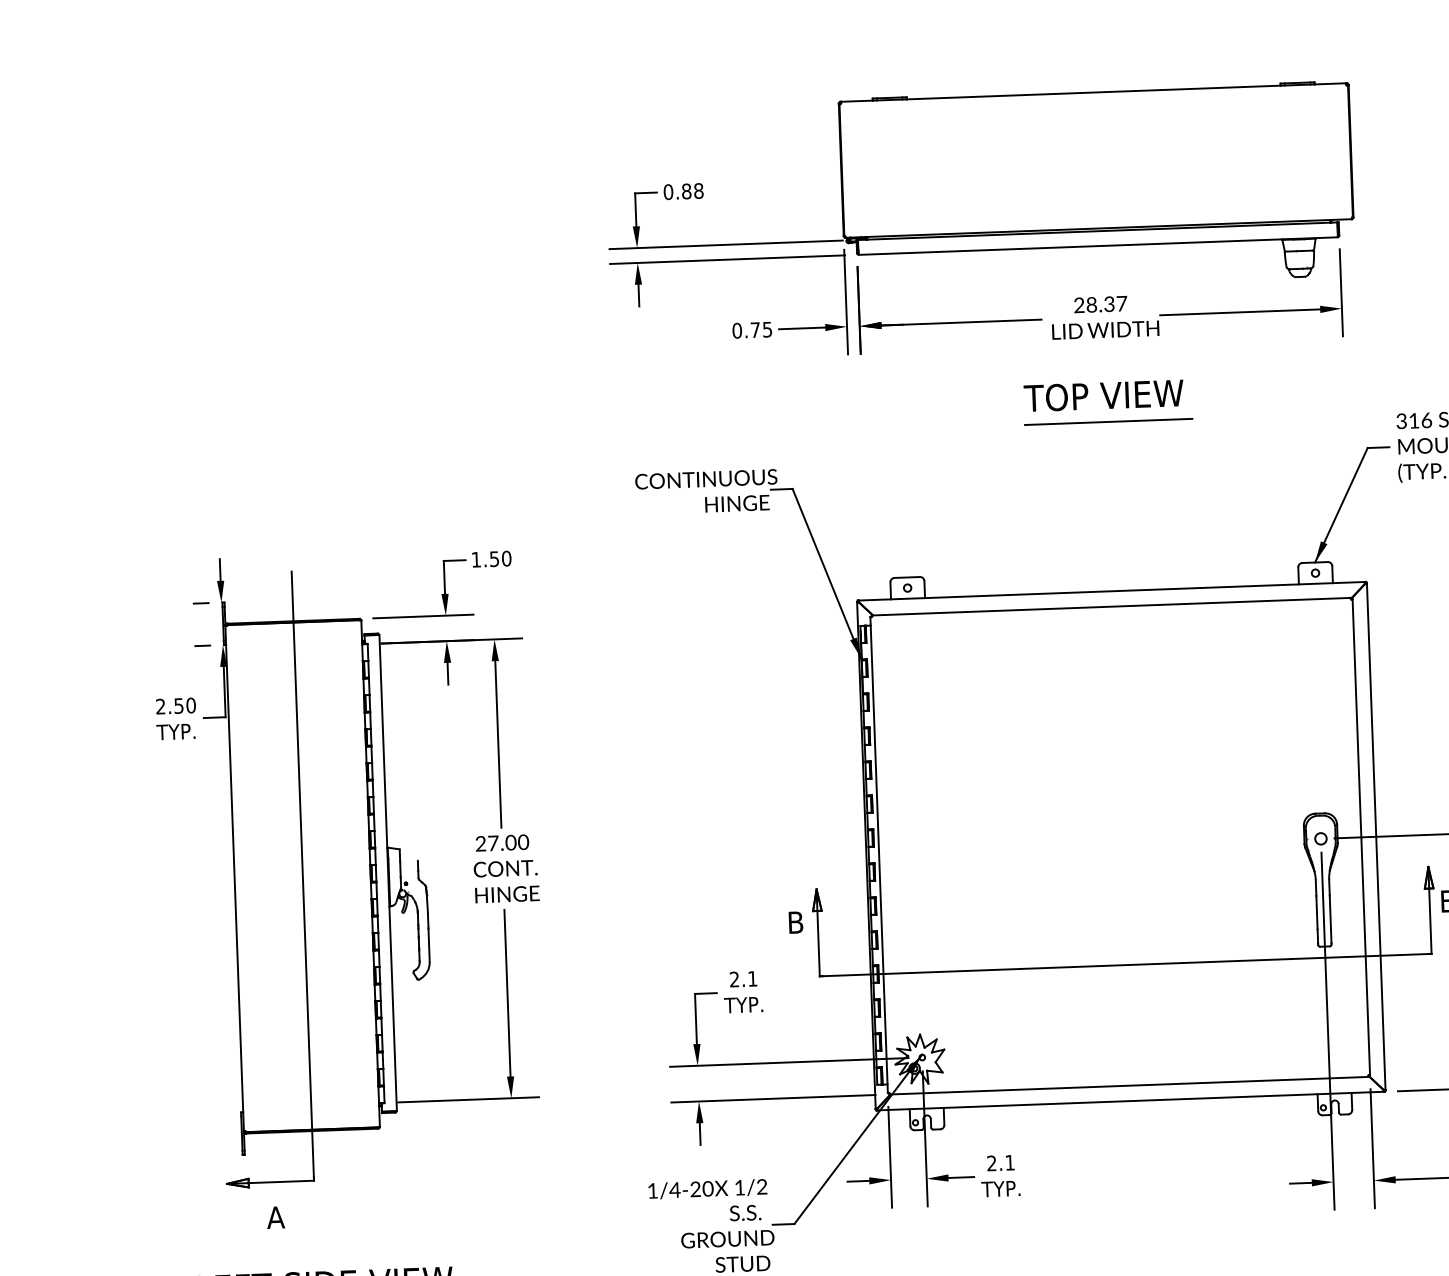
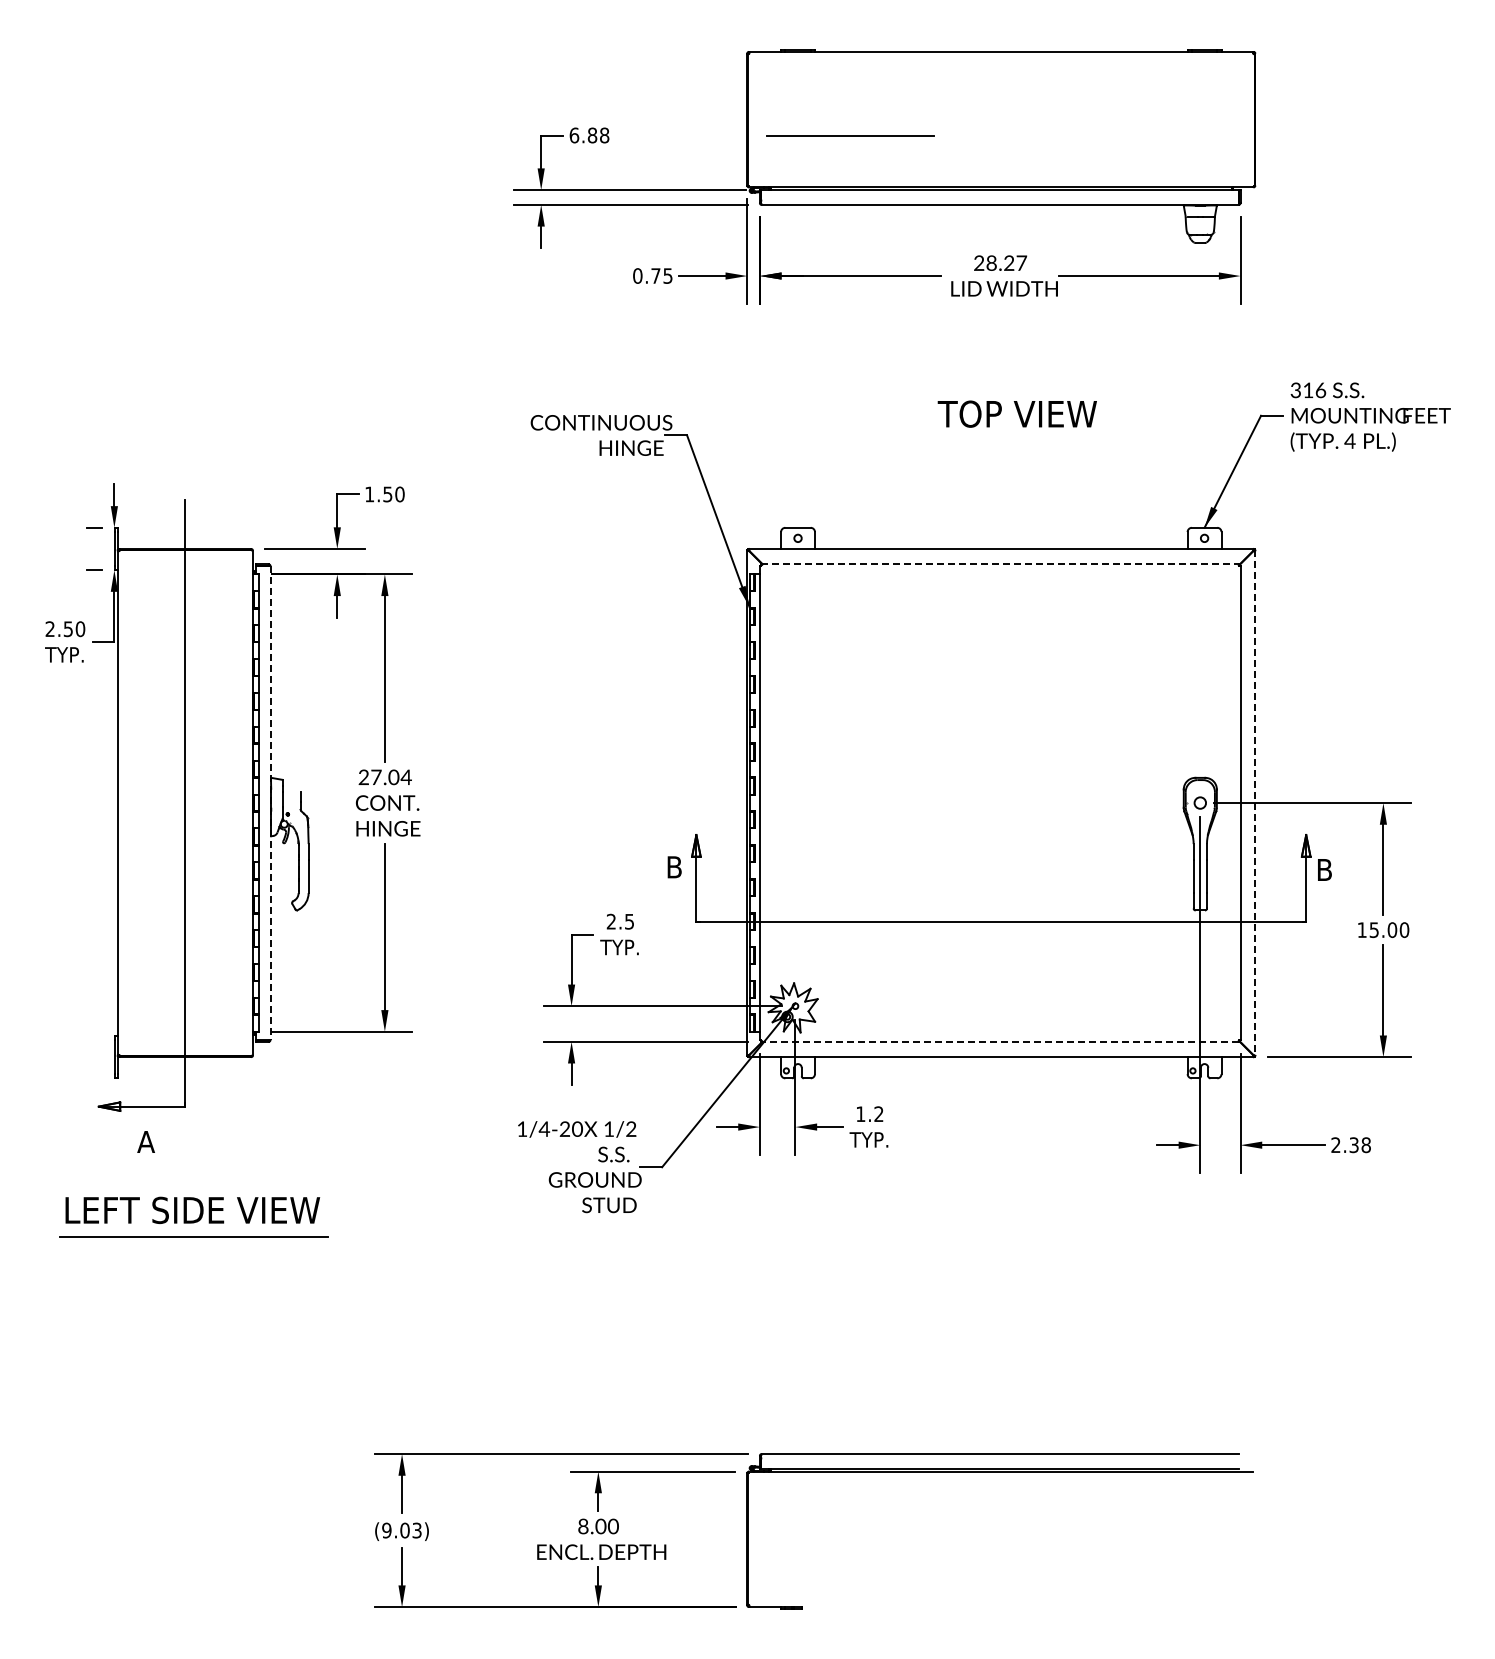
text: (668, 191) -> (574, 134), 0.88 -> 6.88
text: (1109, 306) -> (1009, 265), 28.37 -> 28.27
text: (1102, 395) -> (1016, 413), moved
line: (1108, 421) -> (850, 135), moved
line: (1111, 606) -> (1000, 564), solid -> dashed
line: (1376, 837) -> (1255, 803), solid -> dashed
text: (522, 842) -> (405, 777), 27.00 -> 27.04
line: (388, 873) -> (270, 803), solid -> dashed
text: (752, 978) -> (629, 921), 2.1 -> 2.5
line: (1129, 1085) -> (1000, 1041), solid -> dashed
text: (1000, 1162) -> (869, 1113), 2.1 -> 1.2

